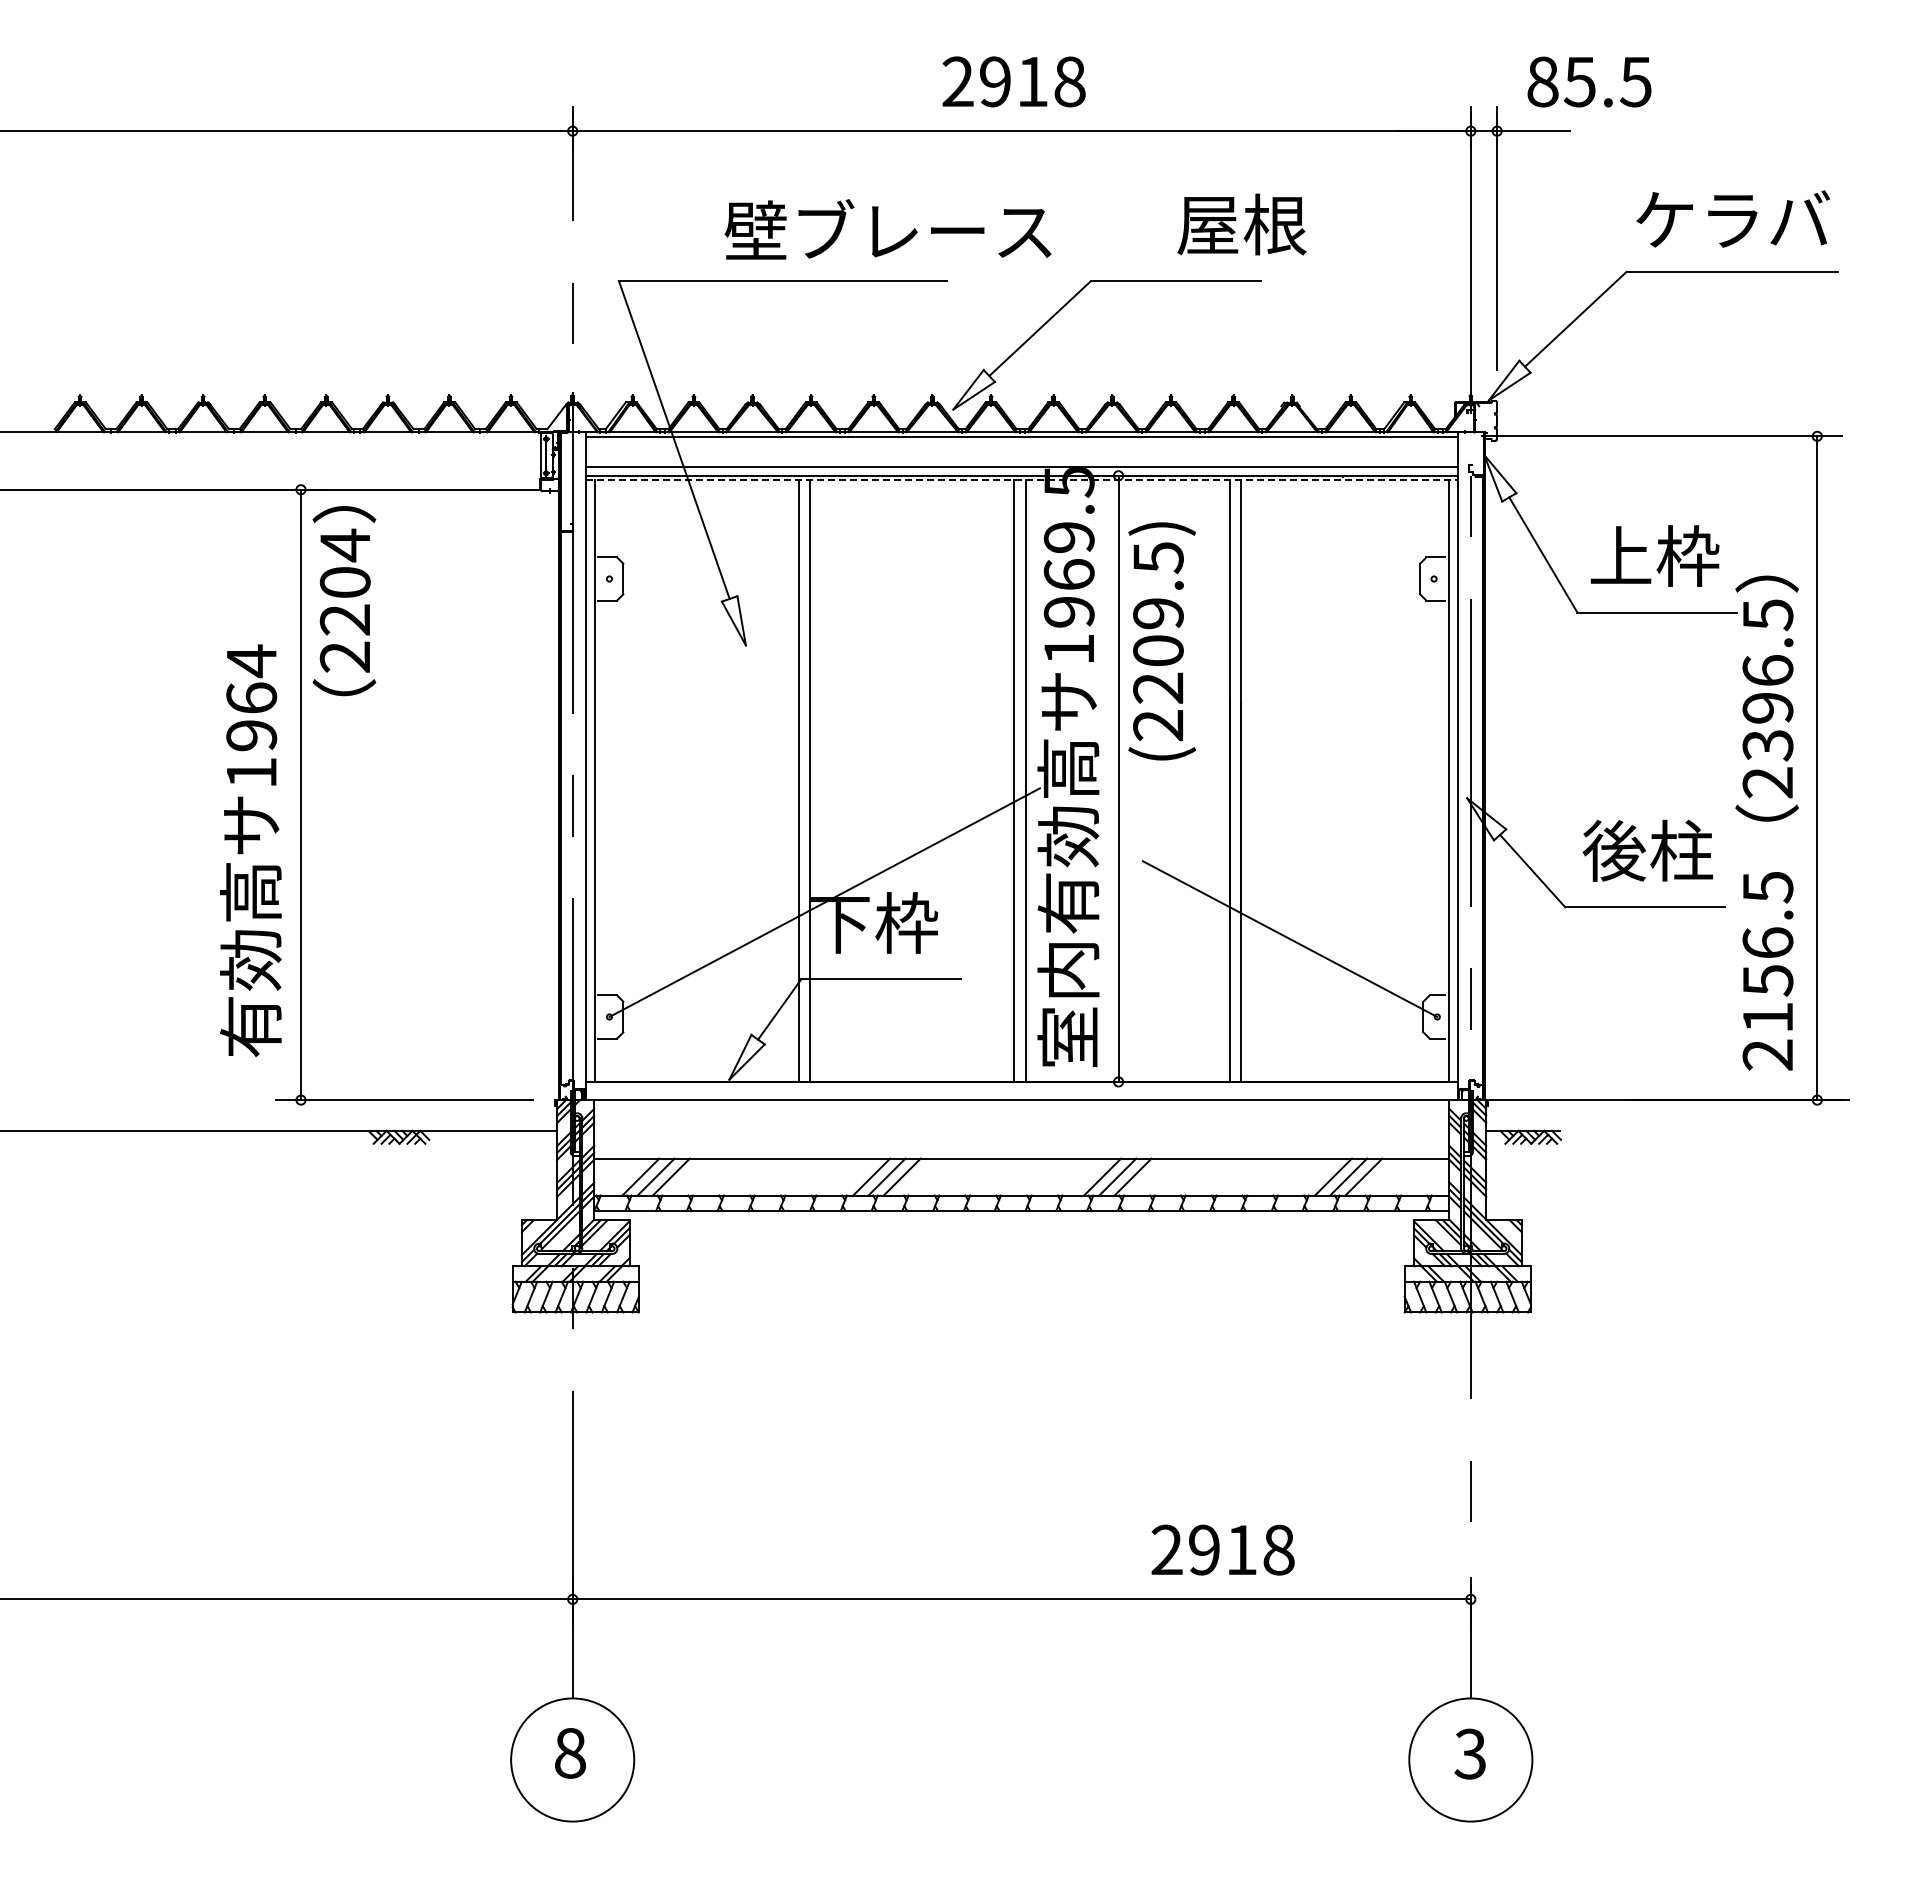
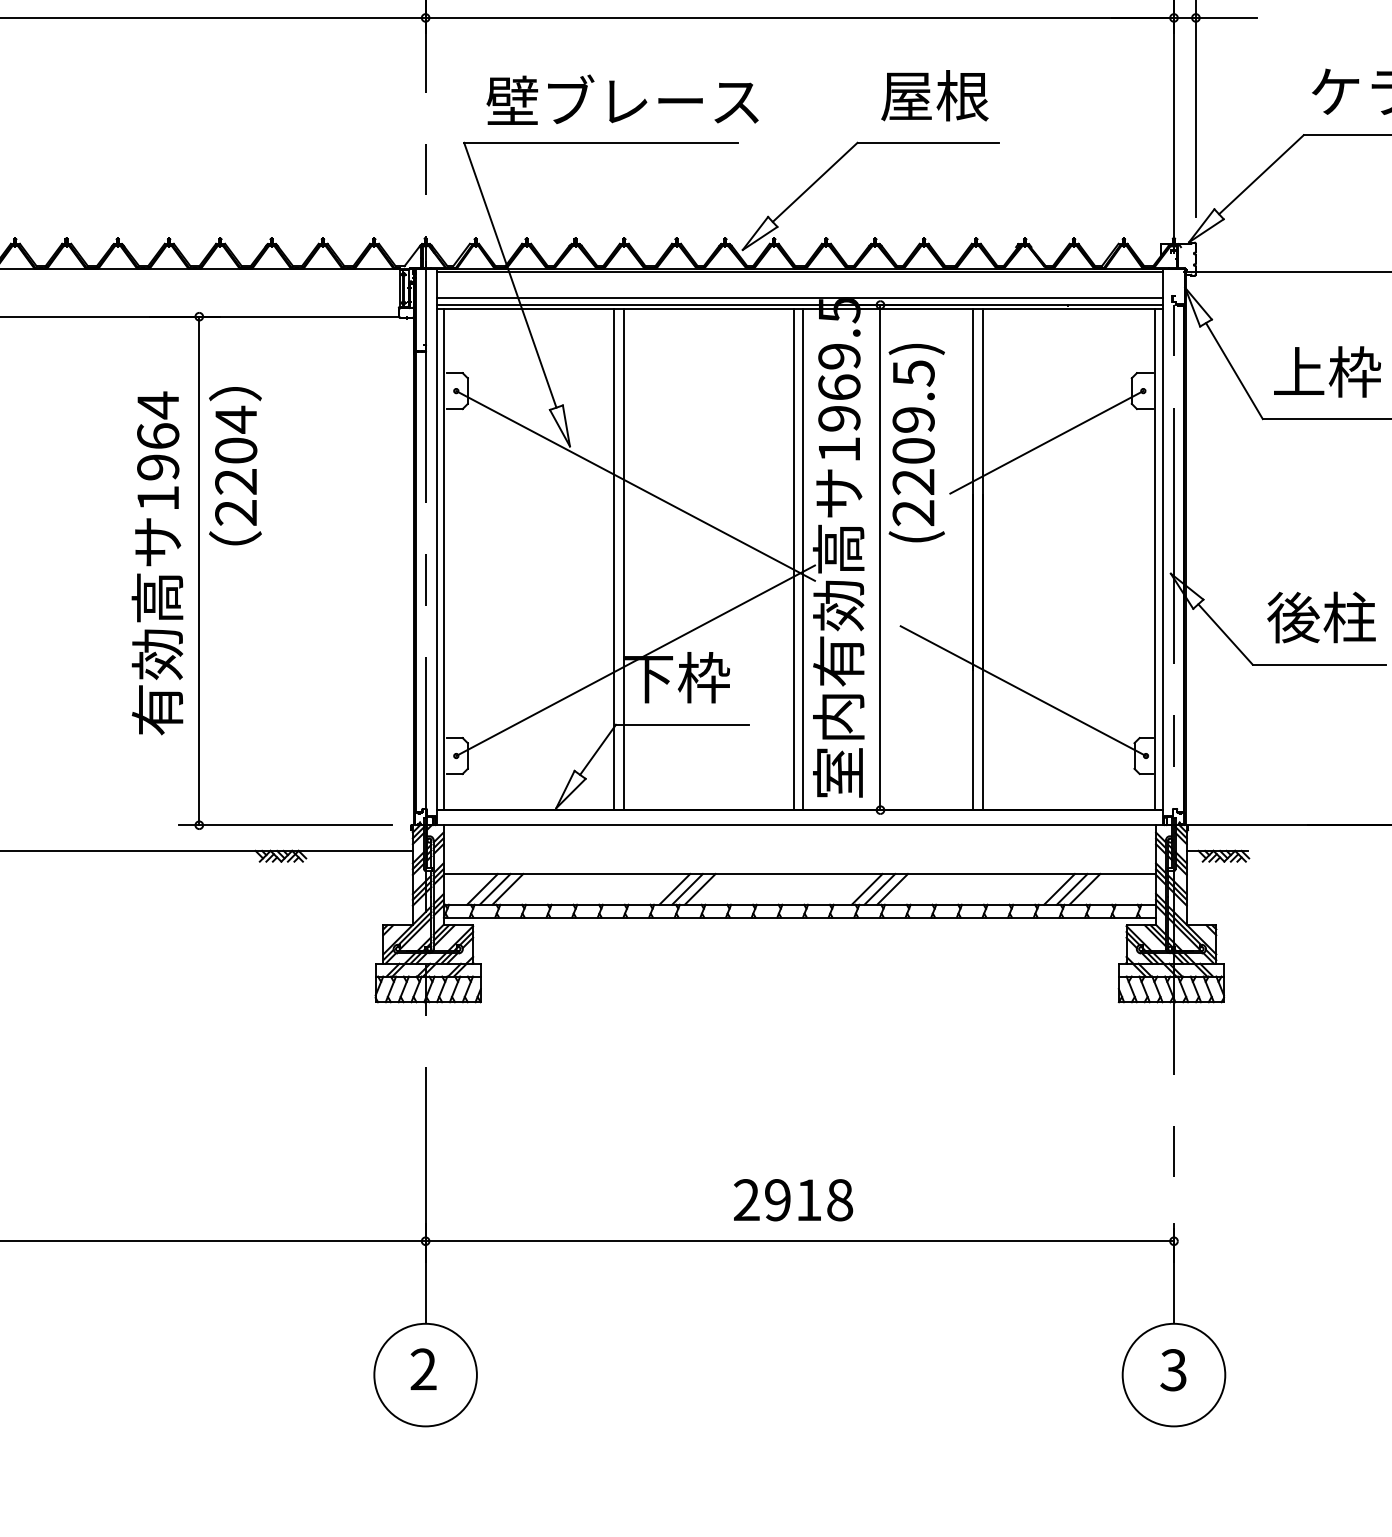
text: (1241, 224) -> (934, 95), moved
text: (887, 229) -> (622, 99), moved
line: (1021, 480) -> (799, 309), dashed -> solid
text: (344, 601) -> (235, 466), moved
line: (1318, 640) -> (1047, 442), added
line: (824, 692) -> (635, 485), added
text: (250, 850) -> (157, 563), moved
text: (1222, 1549) -> (792, 1199), moved
text: (569, 1753) -> (422, 1369), 8 -> 2

